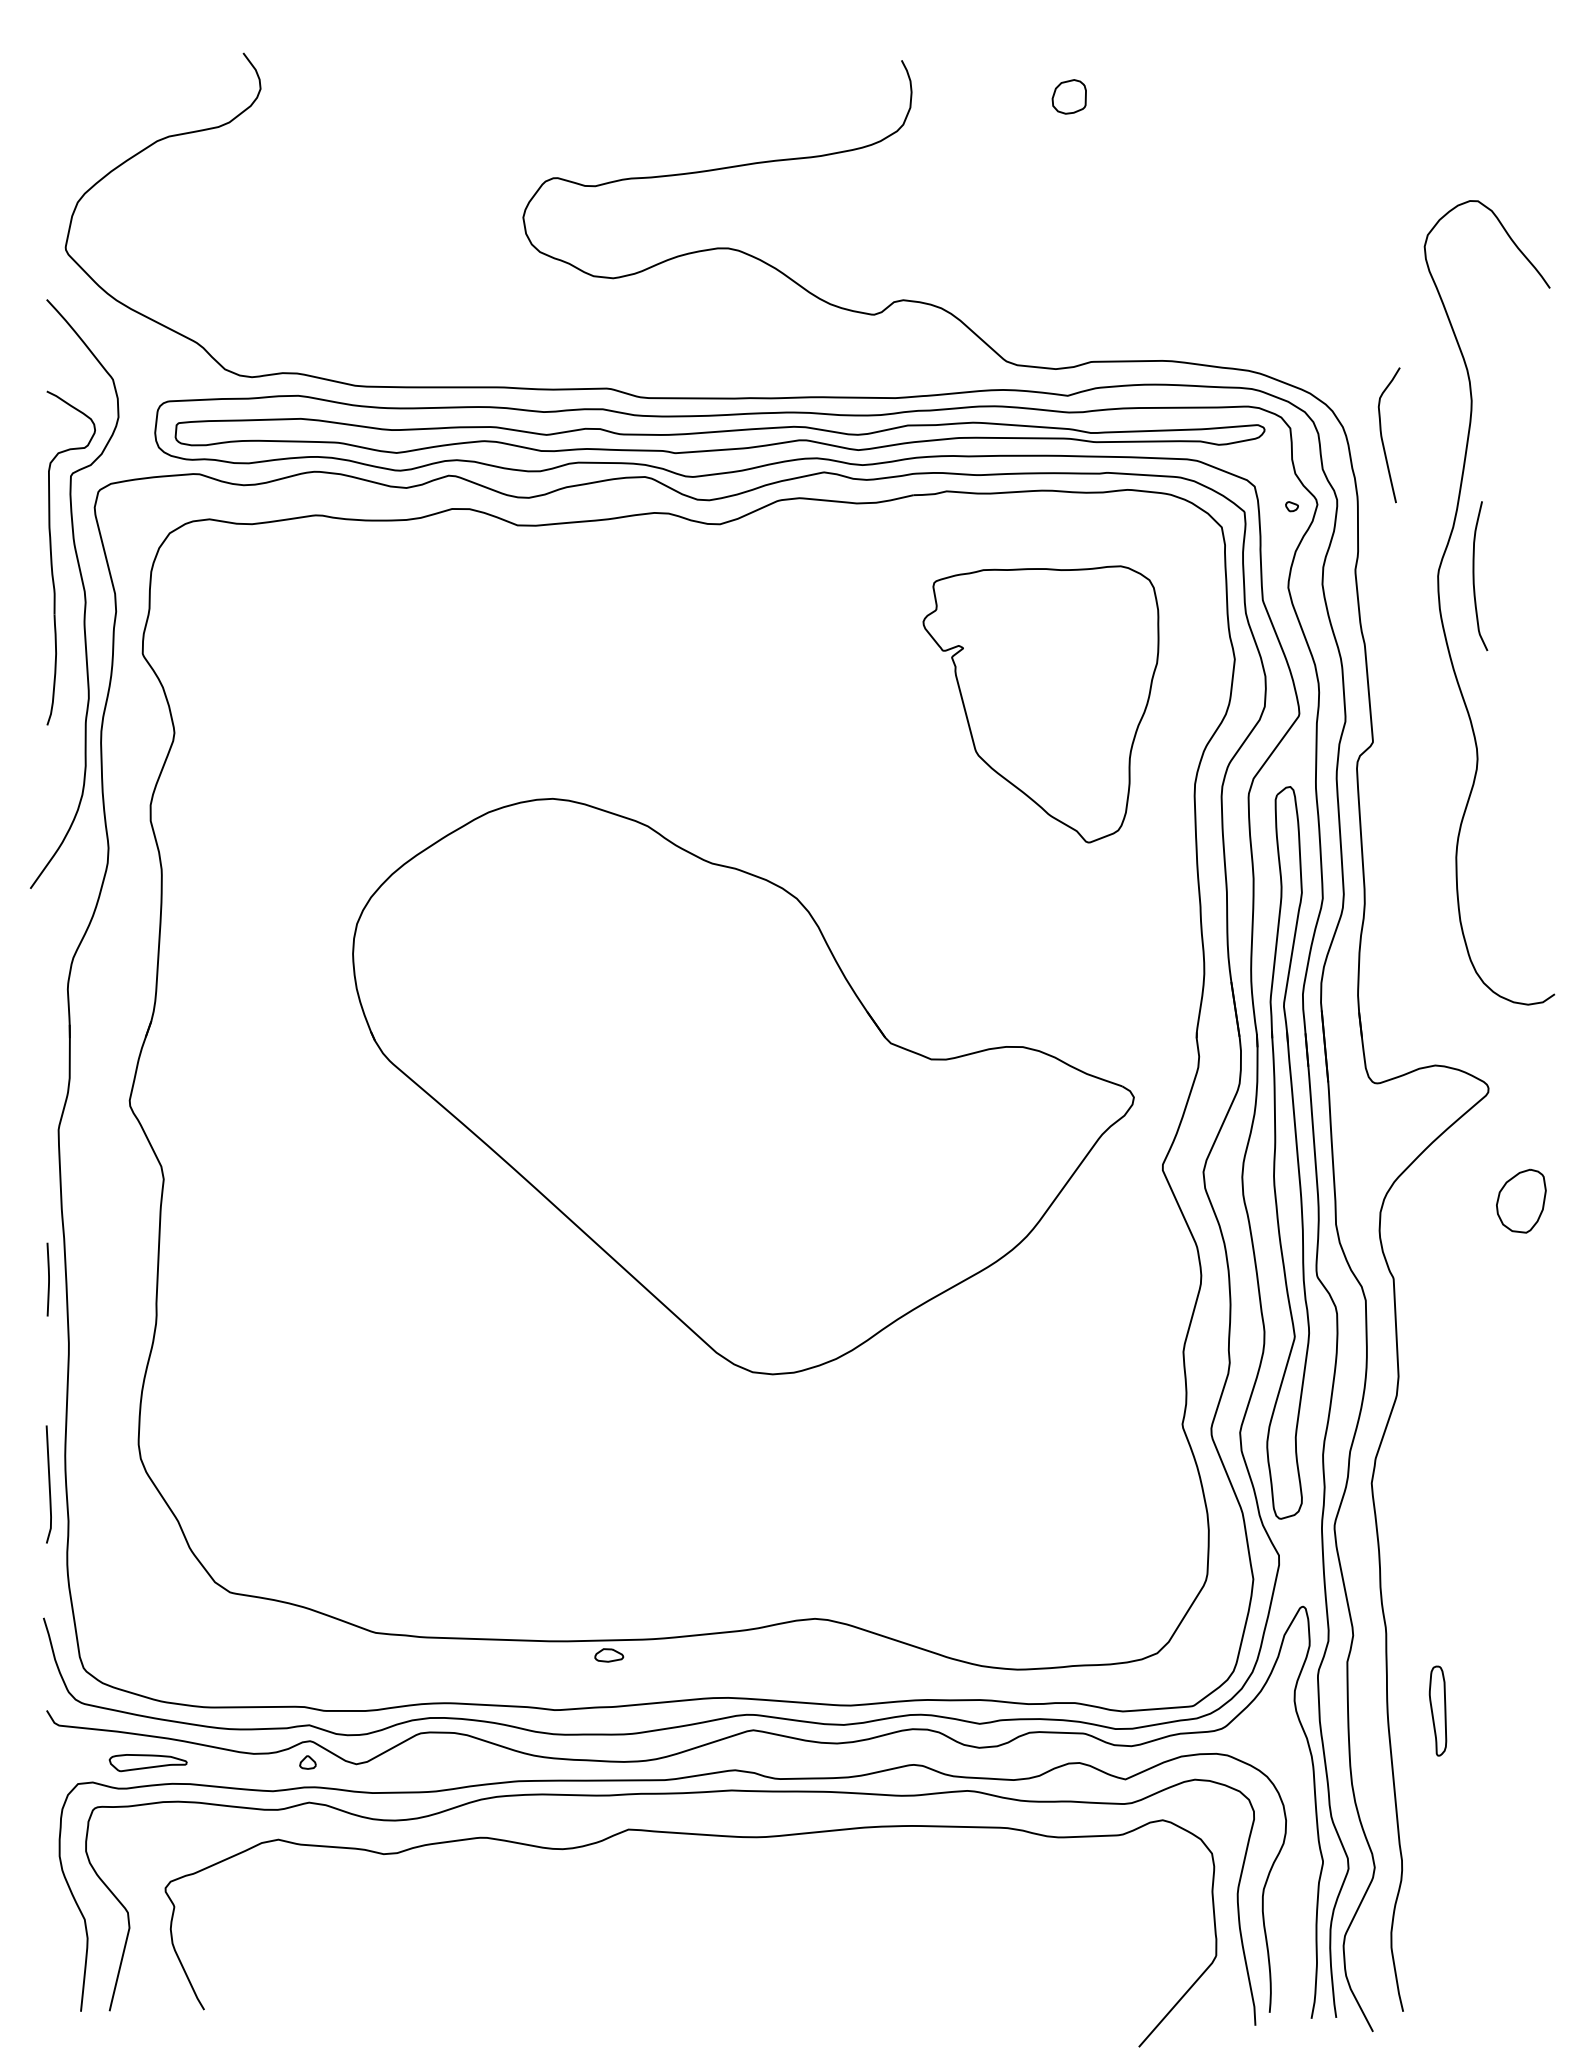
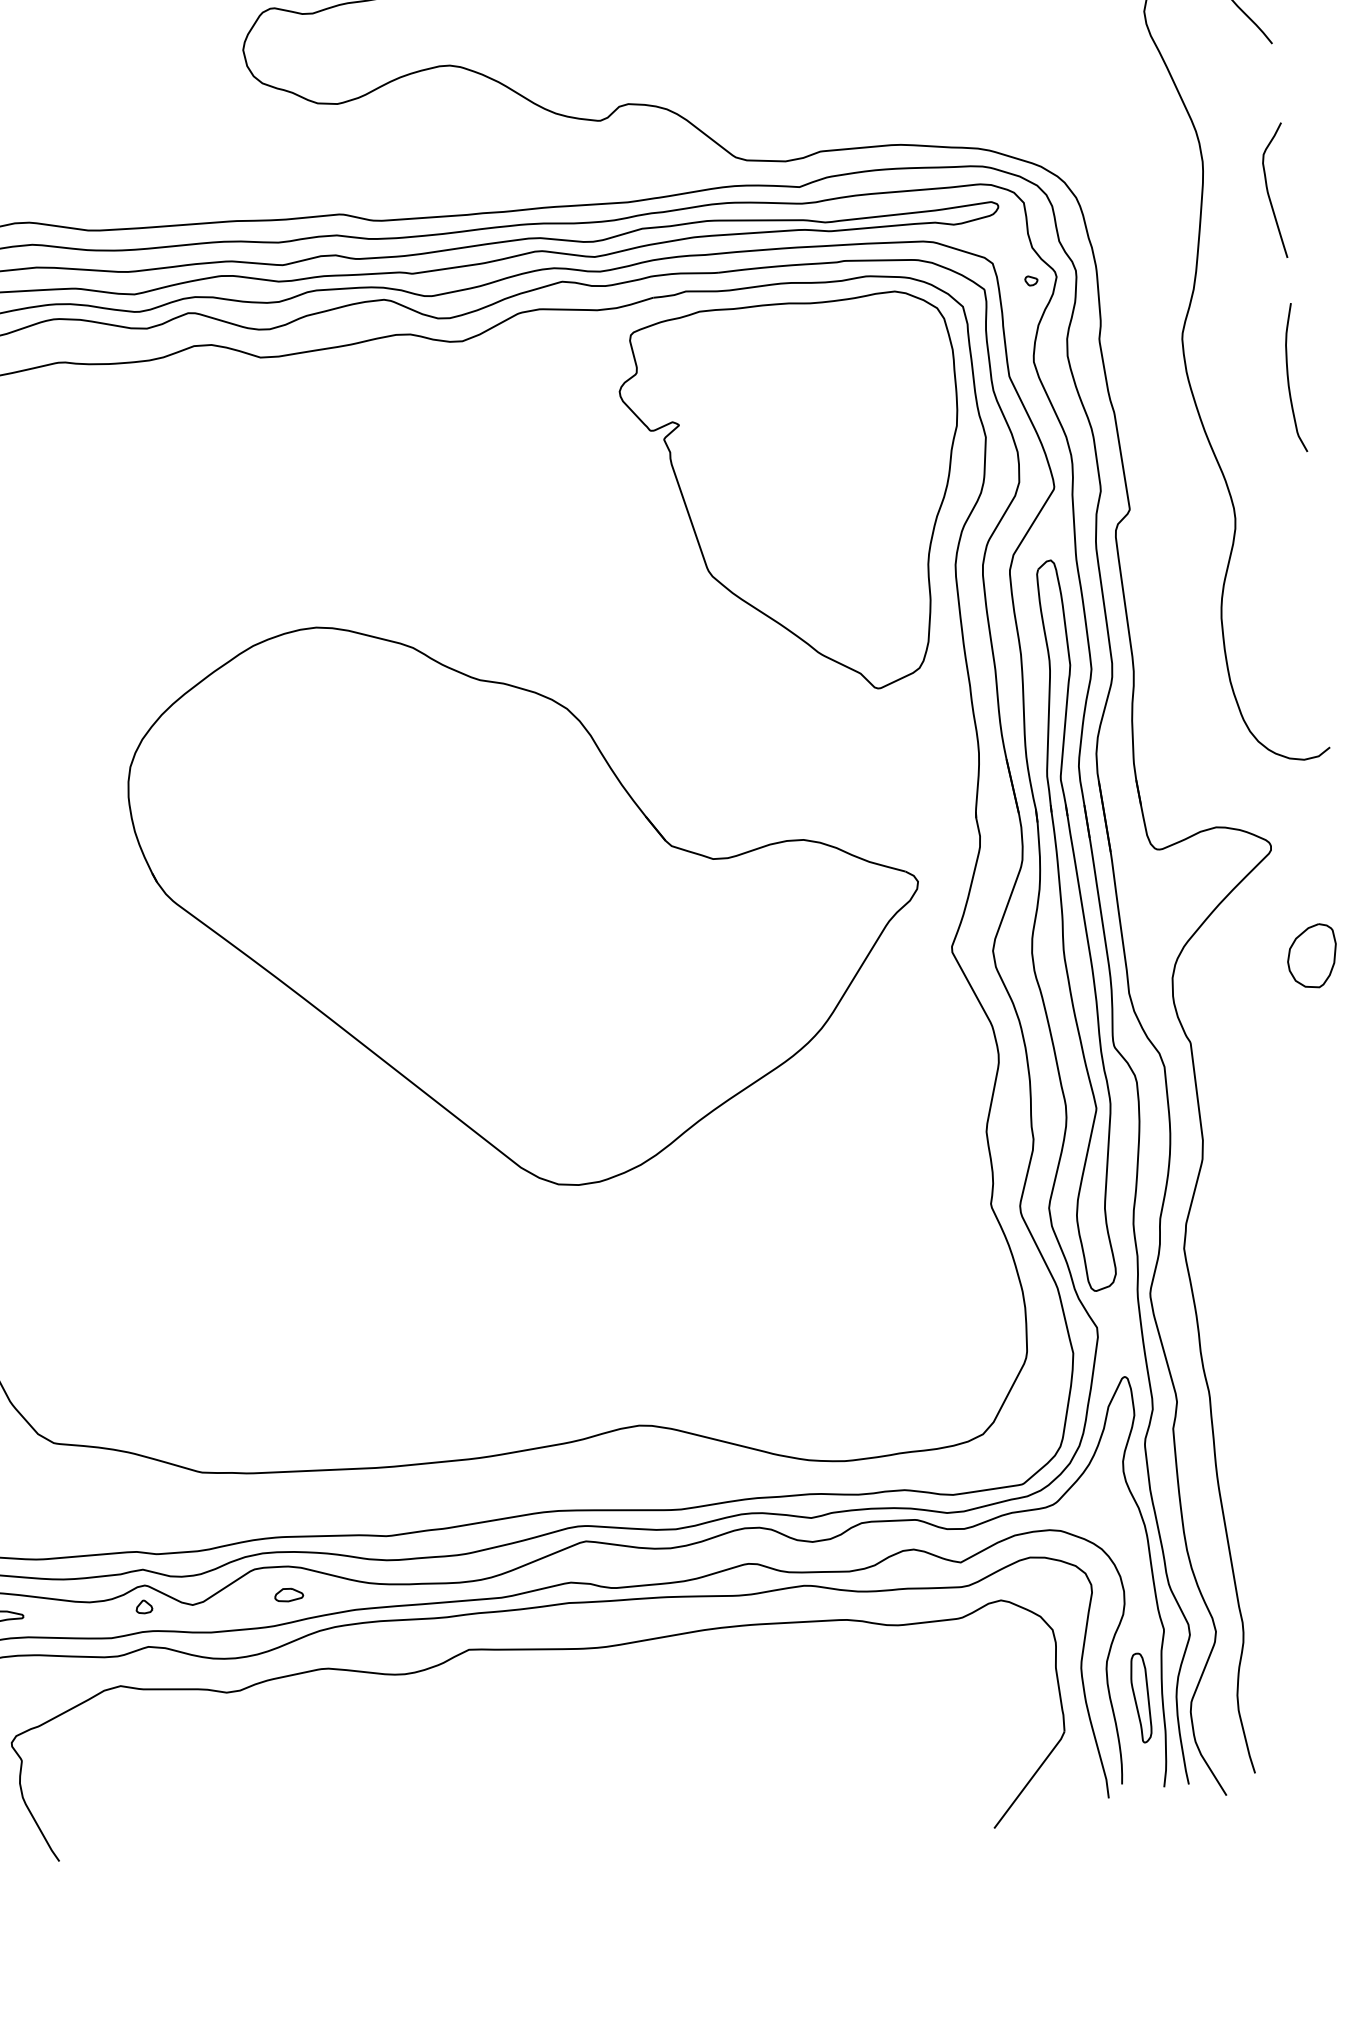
curve: (1382, 435) -> (1268, 191), moved
curve: (1474, 576) -> (1288, 378), moved
part: (1040, 704) -> (795, 496), size x1.43
part: (609, 1655) -> (289, 1595), moved
part: (1437, 1710) -> (1140, 1697), moved

